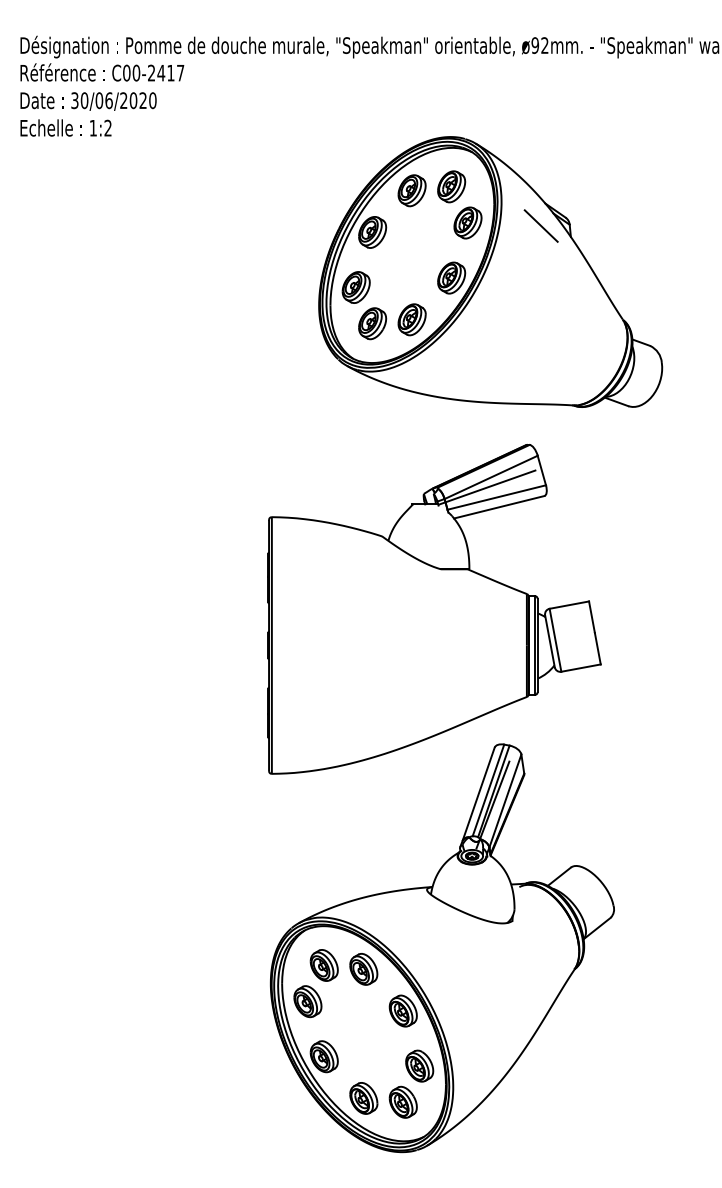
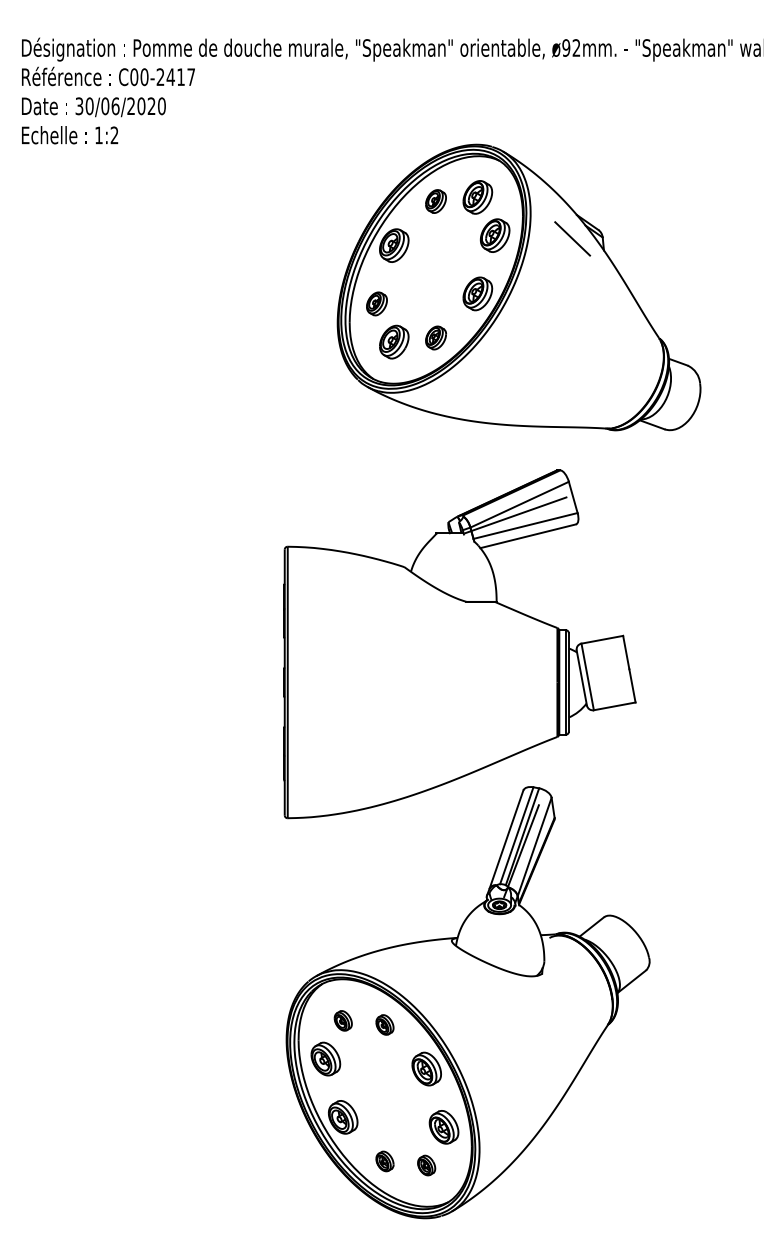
part: (411, 190) -> (435, 201), size x0.7
part: (355, 287) -> (376, 303), size x0.7
part: (411, 319) -> (435, 337), size x0.7
part: (324, 965) -> (343, 1020), size x0.6
part: (363, 968) -> (384, 1024), size x0.6
part: (363, 1098) -> (384, 1161), size x0.6
part: (403, 1102) -> (426, 1165), size x0.6

